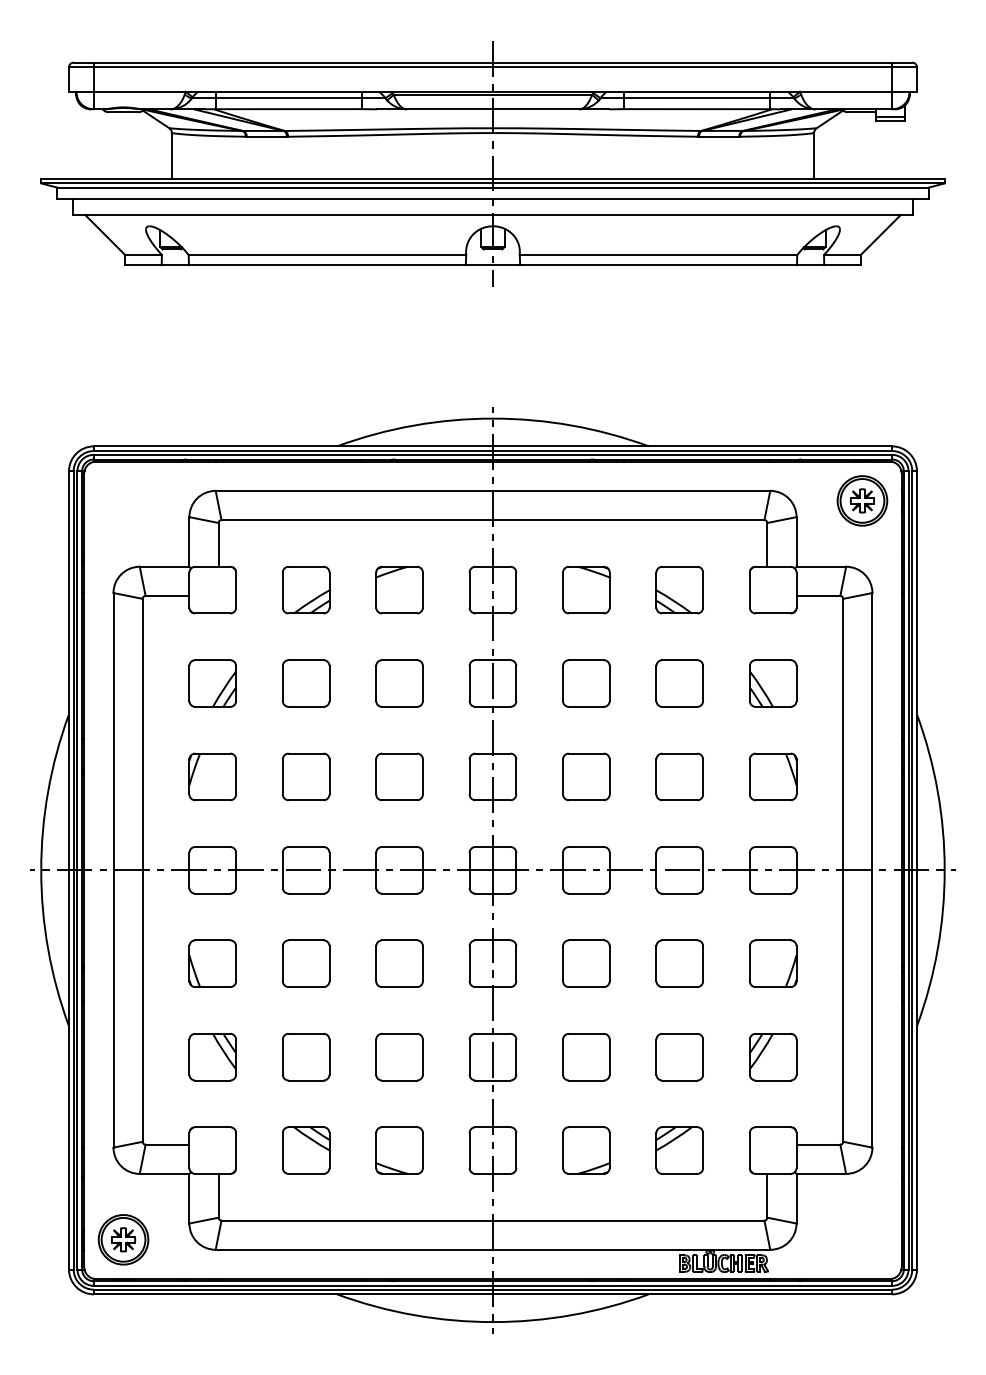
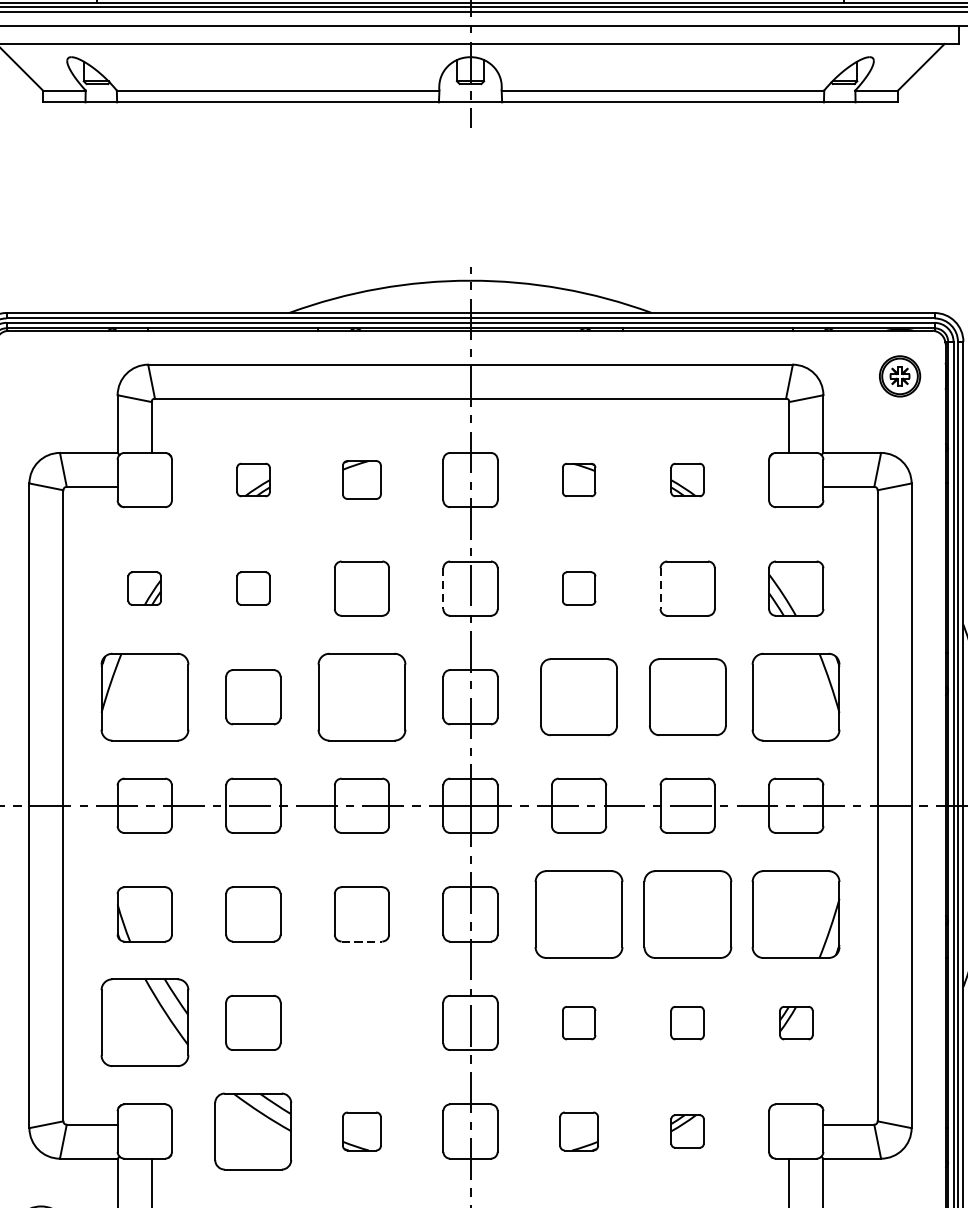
part: (862, 500) -> (900, 375), size x0.7
part: (306, 589) -> (253, 479), size x0.6
part: (399, 589) -> (361, 479), size x0.7
part: (586, 589) -> (579, 479), size x0.6
part: (679, 589) -> (687, 479), size x0.6
part: (212, 683) -> (144, 588), size x0.6
part: (306, 683) -> (253, 588), size x0.6
line: (469, 683) -> (443, 588), solid -> dashed
part: (586, 683) -> (579, 588), size x0.6
line: (656, 683) -> (660, 588), solid -> dashed
part: (212, 776) -> (144, 696), size x1.6
part: (399, 776) -> (361, 696), size x1.6
part: (586, 776) -> (579, 696), size x1.4
part: (679, 776) -> (687, 696), size x1.4
part: (773, 776) -> (796, 696), size x1.6
part: (586, 963) -> (579, 914), size x1.6
part: (679, 963) -> (687, 914), size x1.6
part: (773, 963) -> (796, 914), size x1.6
line: (399, 987) -> (361, 941), solid -> dashed
part: (212, 1057) -> (144, 1023), size x1.6
part: (399, 1057) -> (361, 1023), removed
part: (586, 1057) -> (579, 1023), size x0.6
part: (679, 1057) -> (687, 1023), size x0.6
part: (773, 1057) -> (796, 1023), size x0.6
part: (306, 1150) -> (253, 1131), size x1.4
part: (399, 1150) -> (361, 1131), size x0.7
part: (586, 1150) -> (579, 1131), size x0.7
part: (679, 1150) -> (687, 1131), size x0.6

